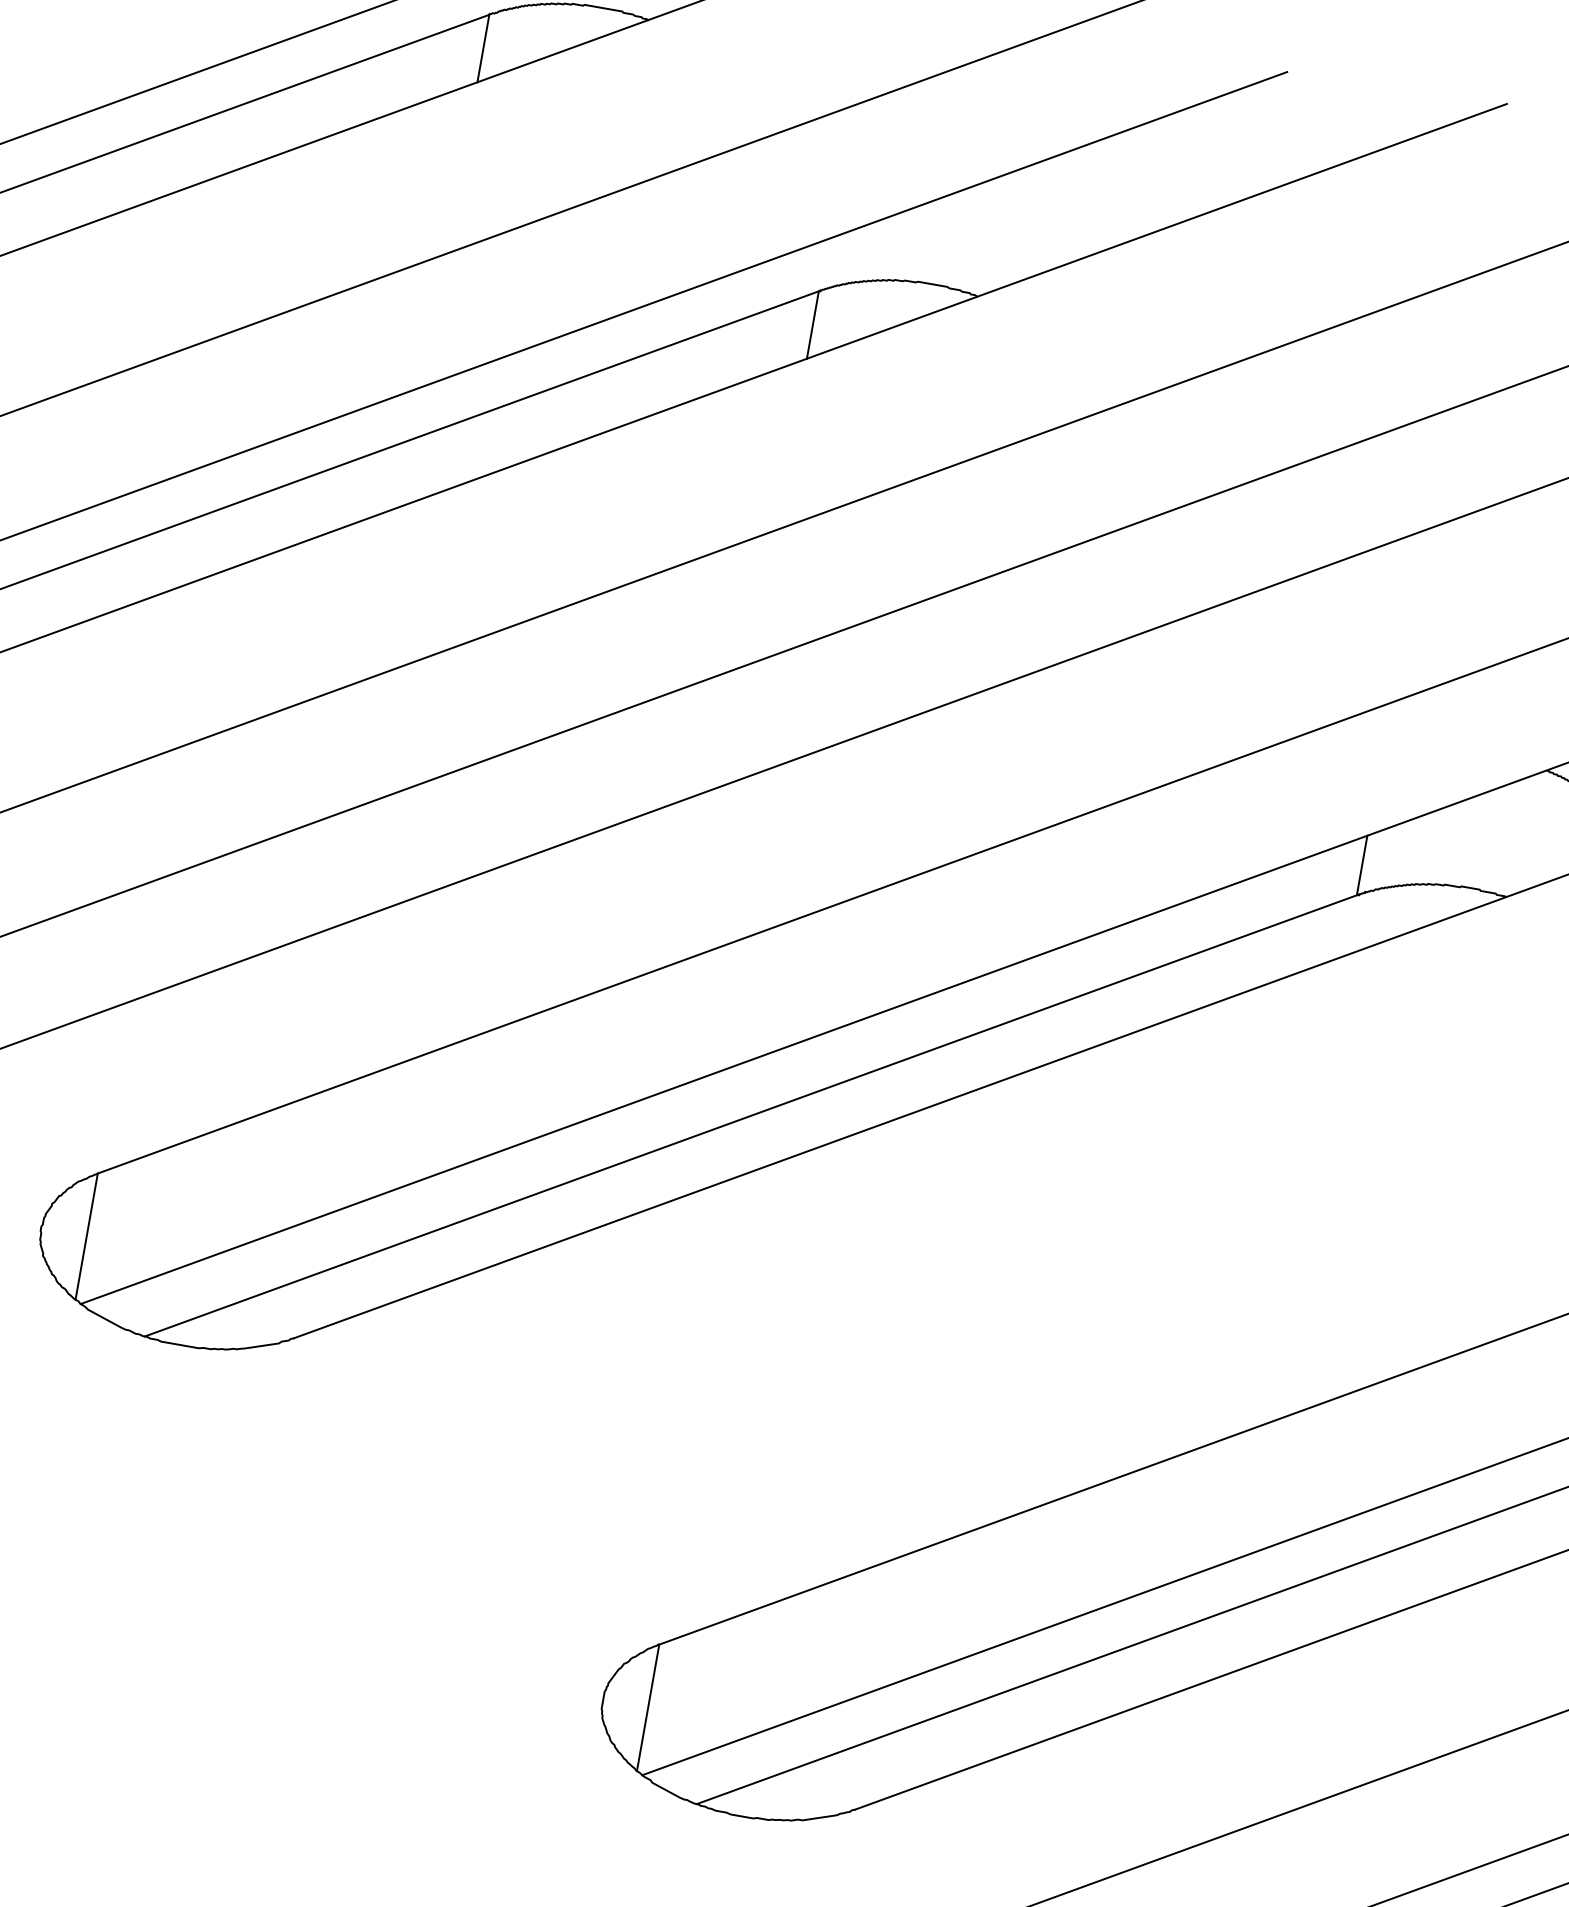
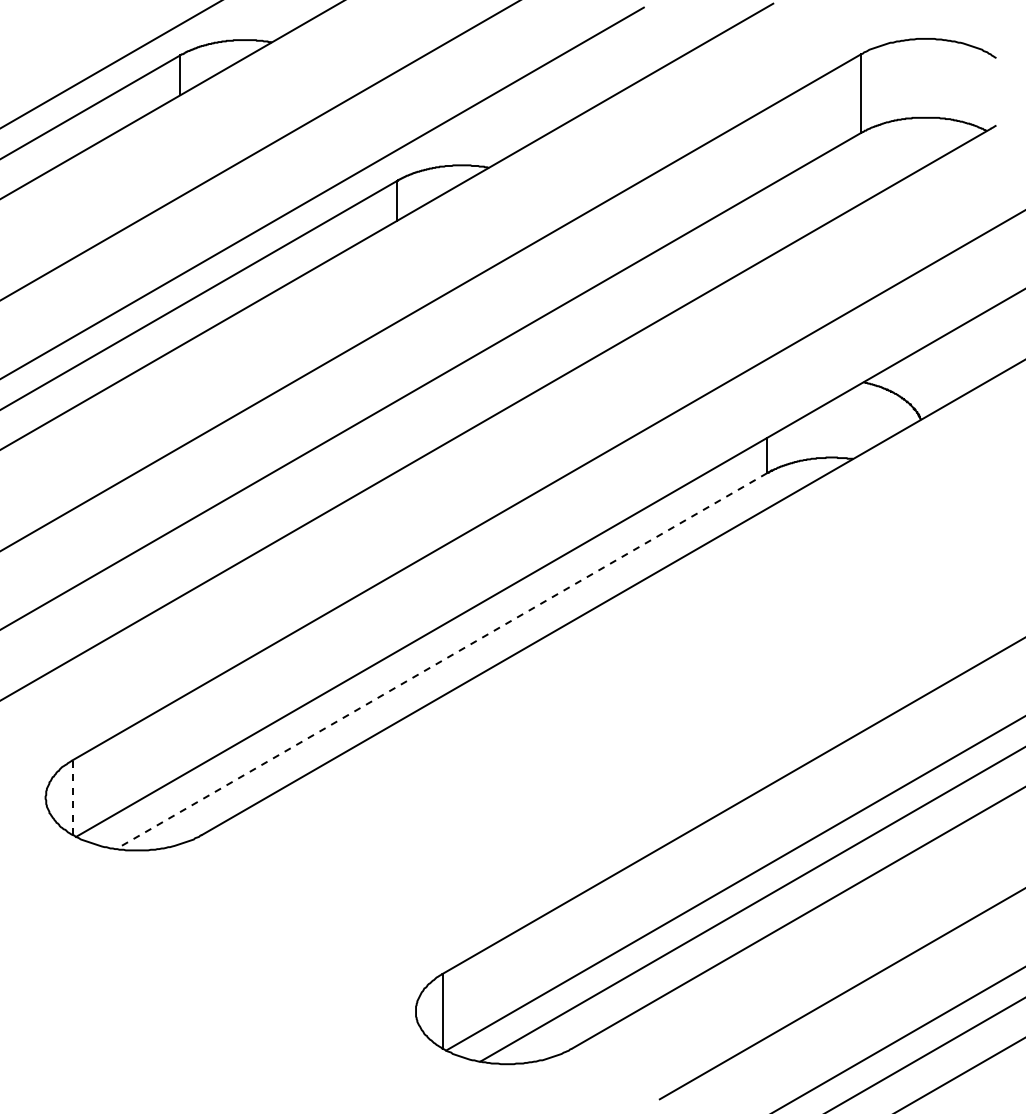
line: (750, 1116) -> (441, 661), solid -> dashed
line: (86, 1236) -> (72, 797), solid -> dashed

